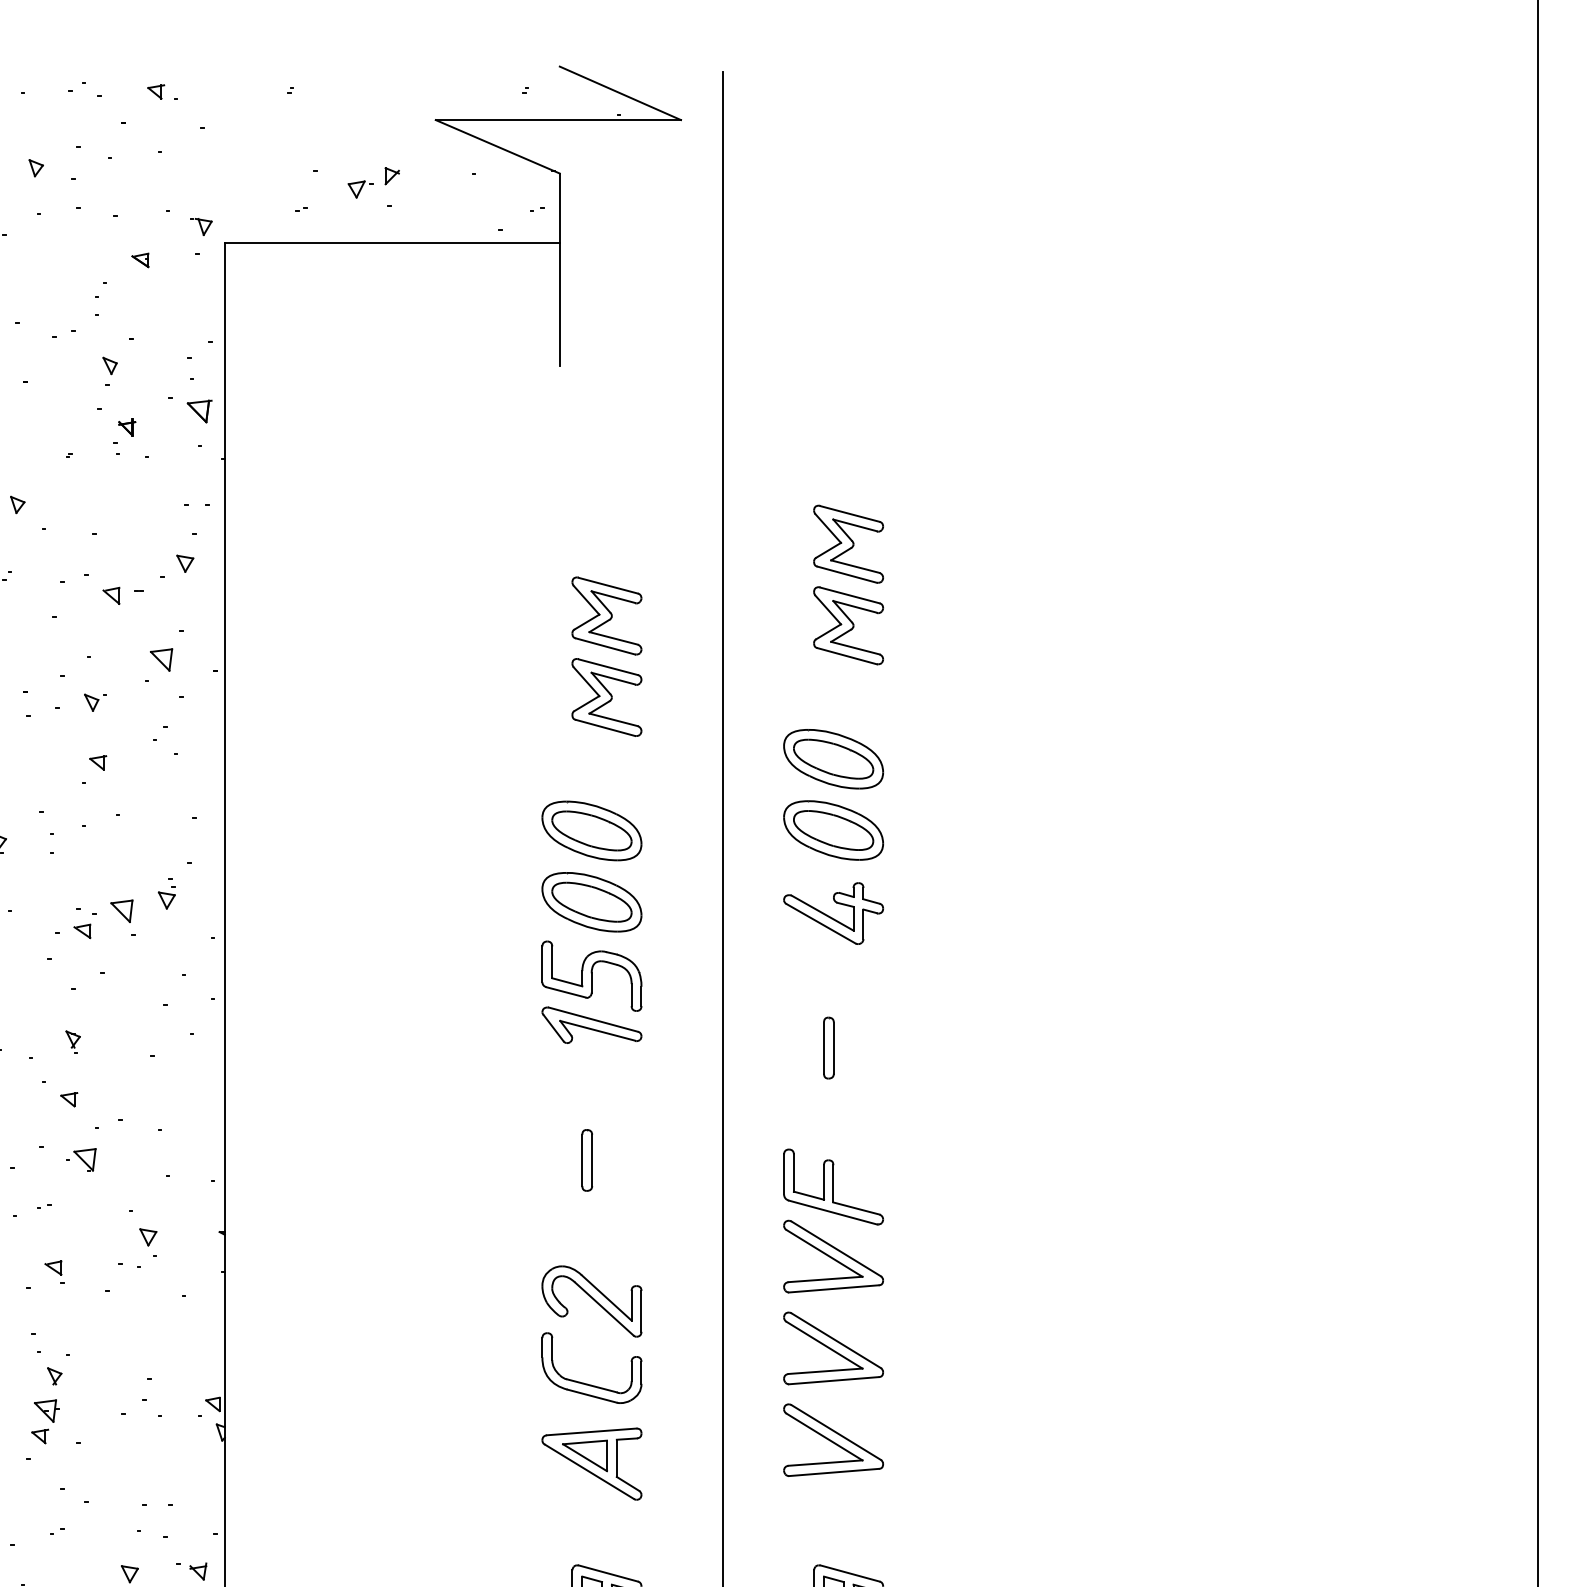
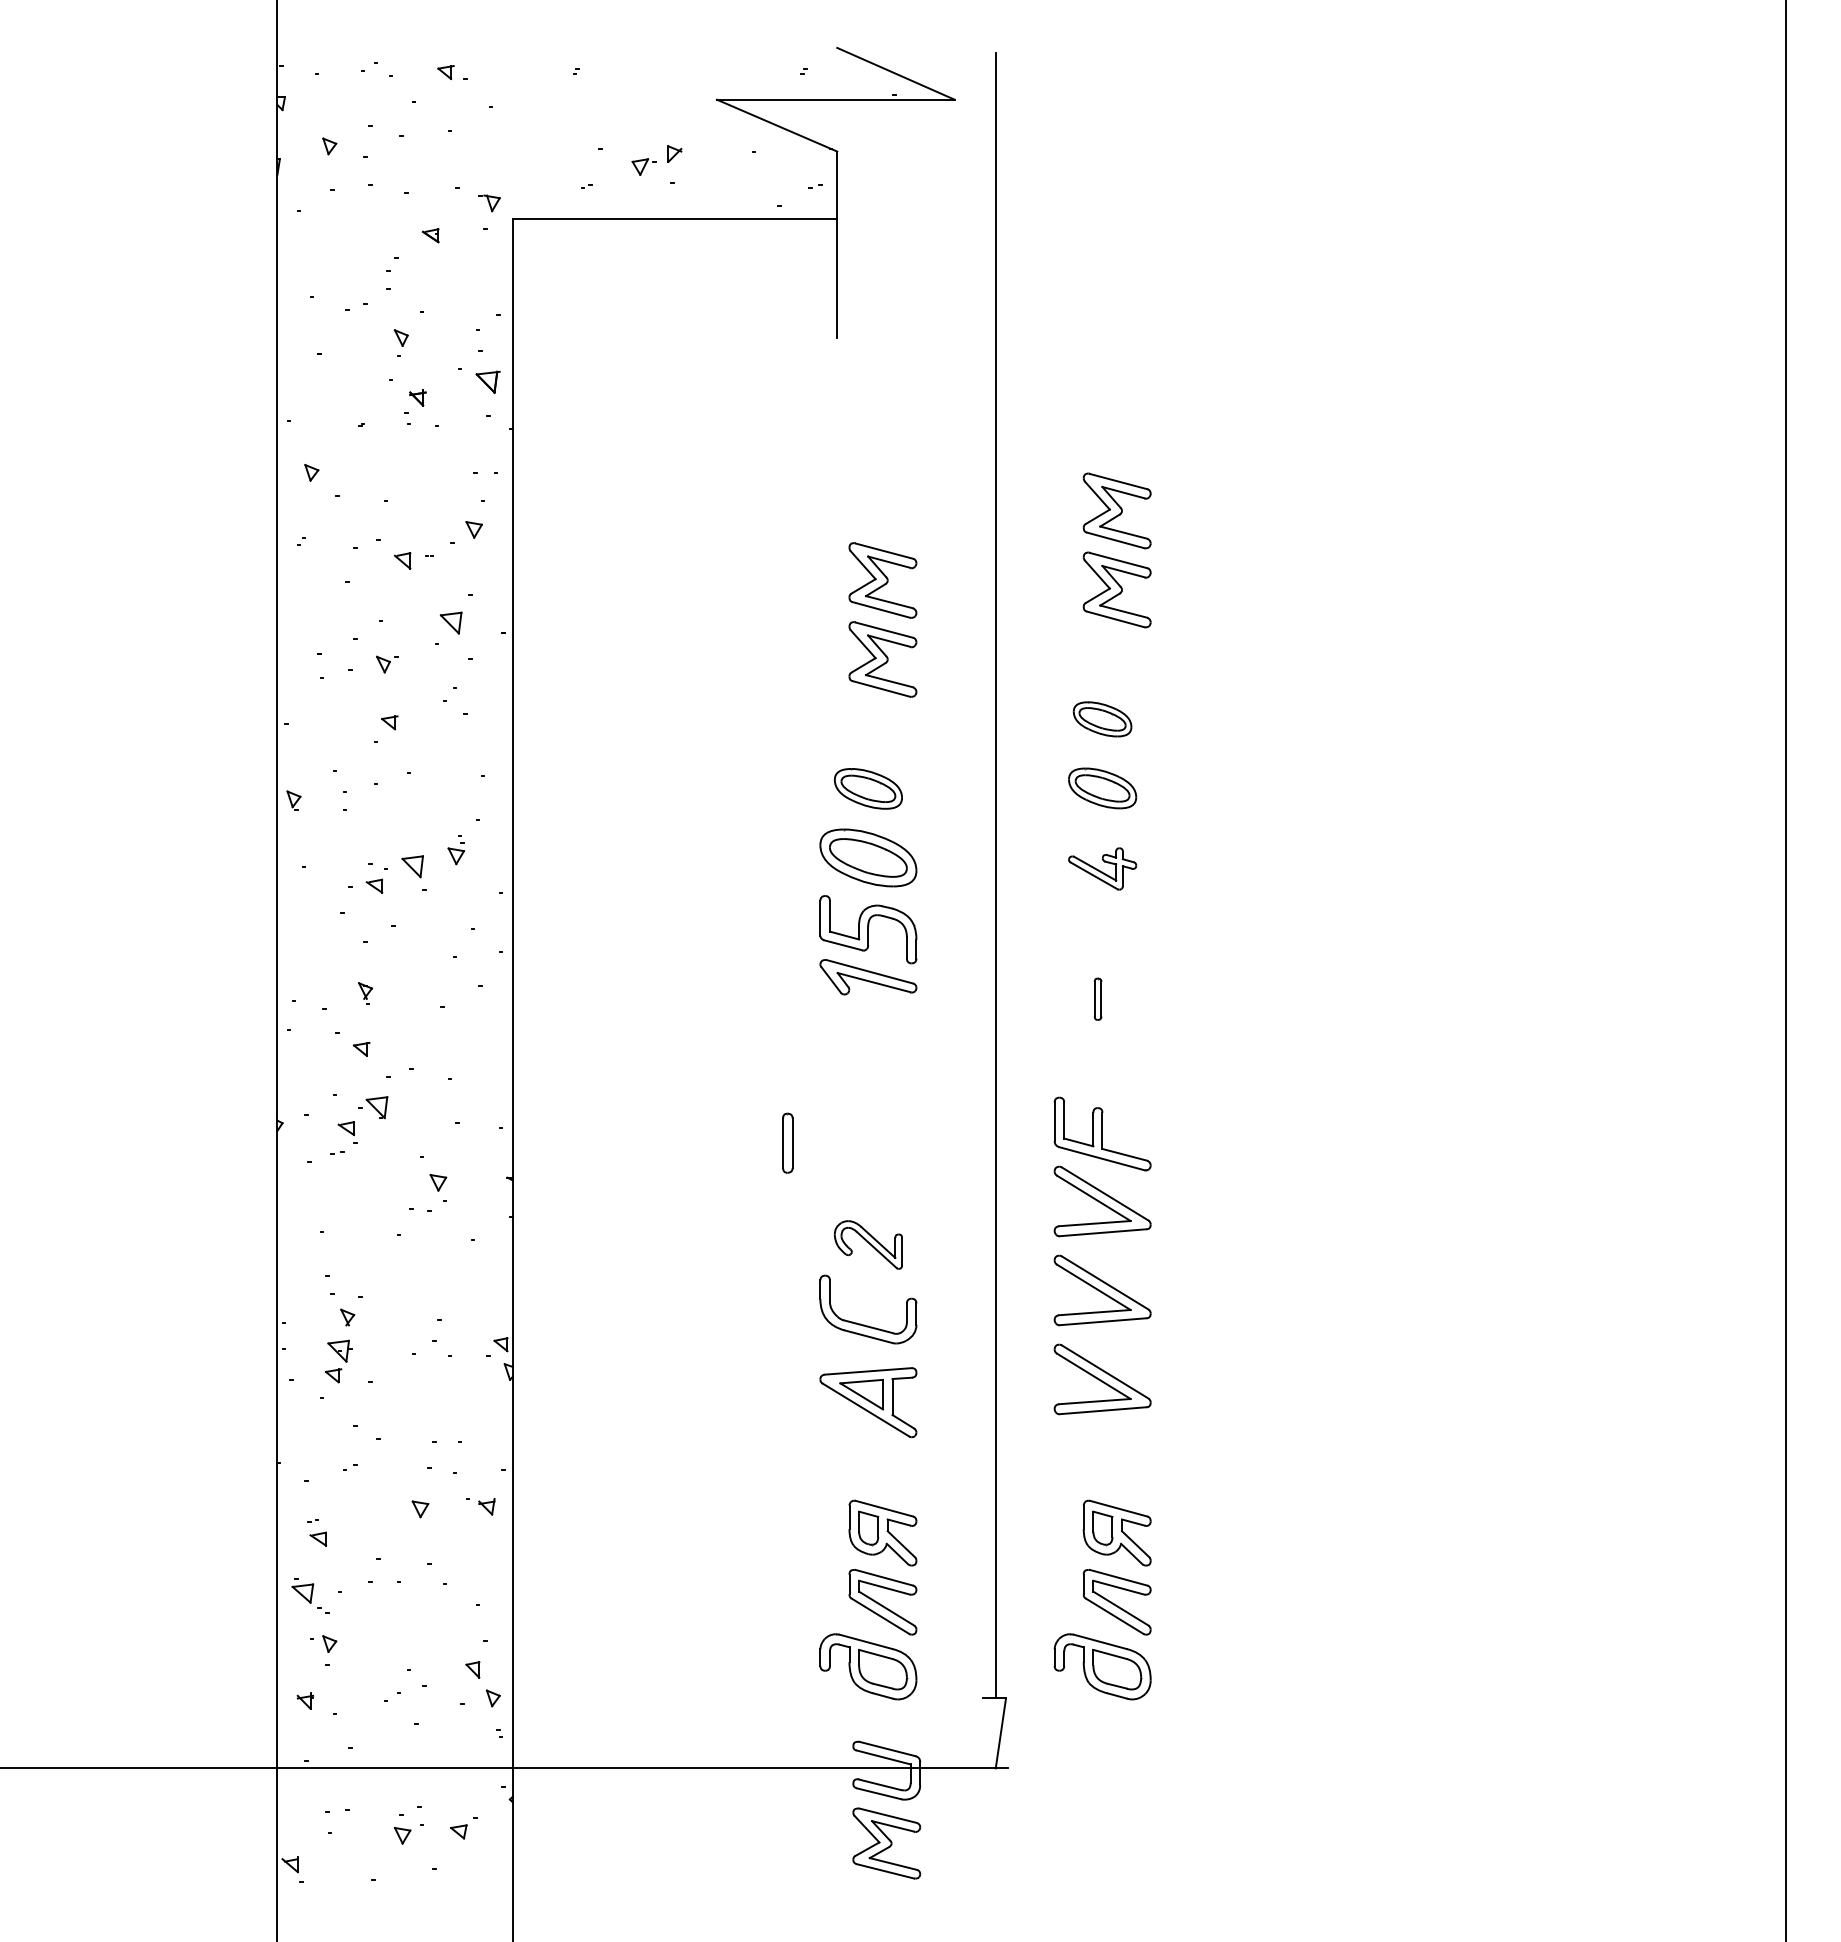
part: (833, 759) -> (1102, 719), size x0.6
part: (592, 830) -> (868, 788), size x0.7
part: (833, 830) -> (1102, 788), size x0.7
part: (833, 913) -> (1102, 868), size x0.7
part: (828, 1047) -> (1097, 998), size x0.7
part: (586, 1159) -> (787, 1142), moved
part: (54, 1272) -> (347, 1132), moved
part: (592, 1301) -> (868, 1244), size x0.7

